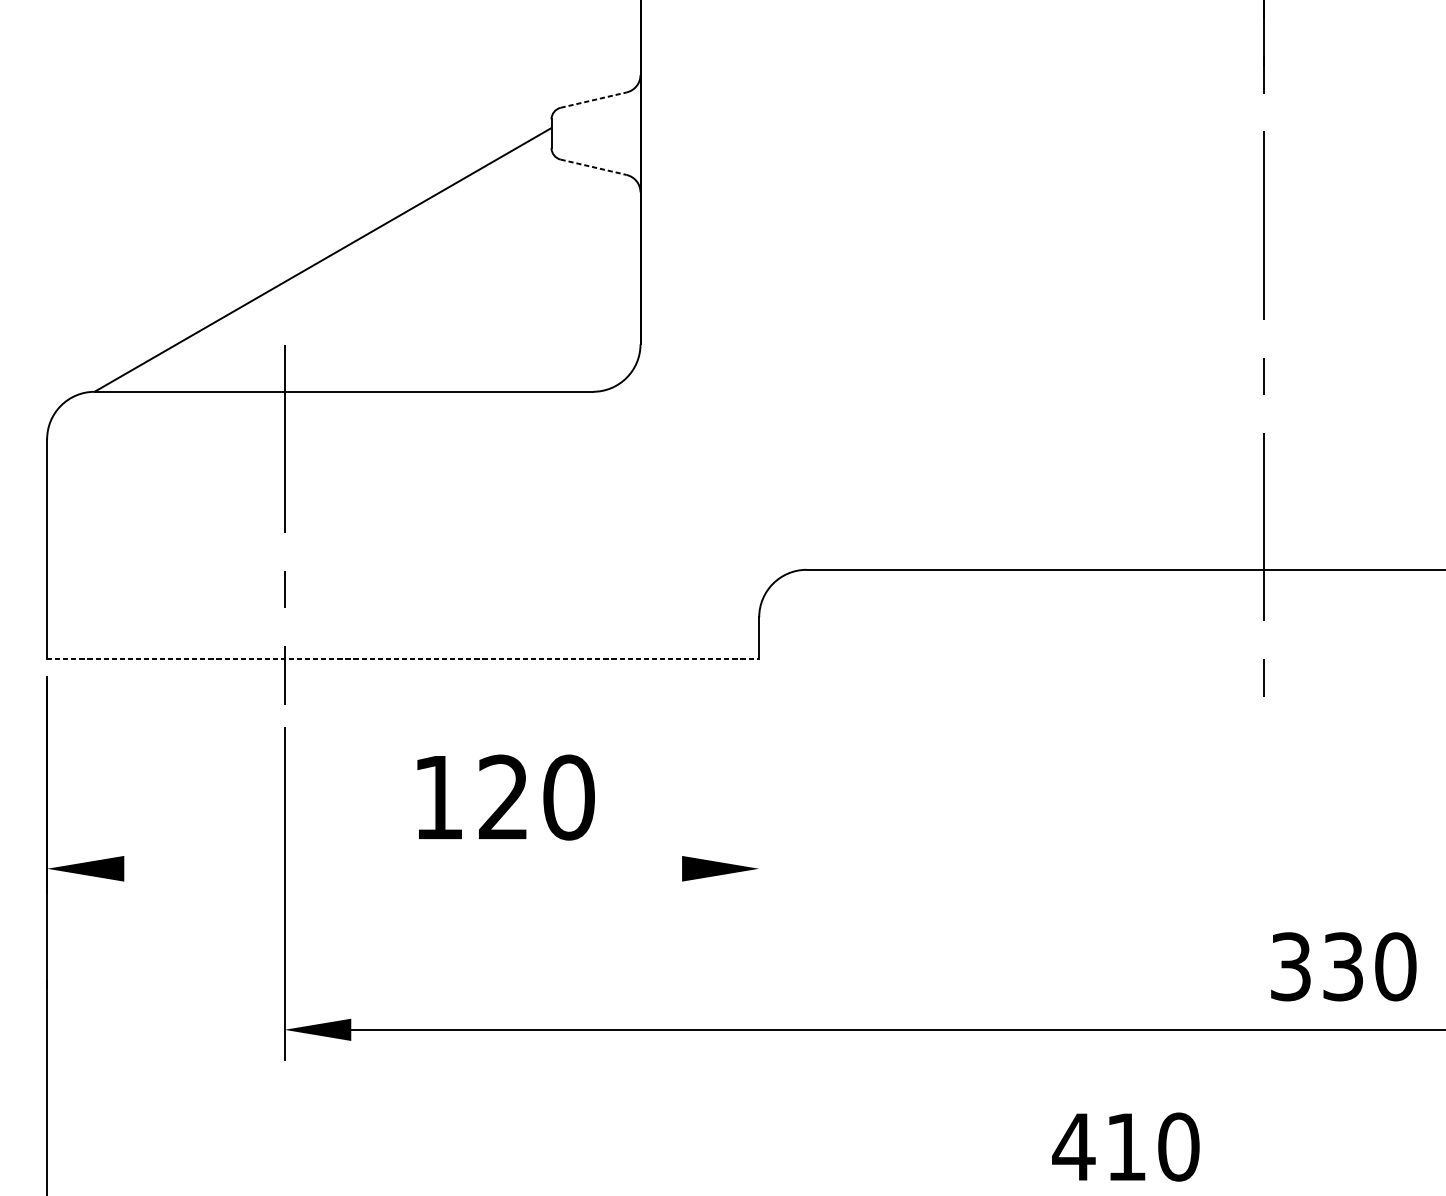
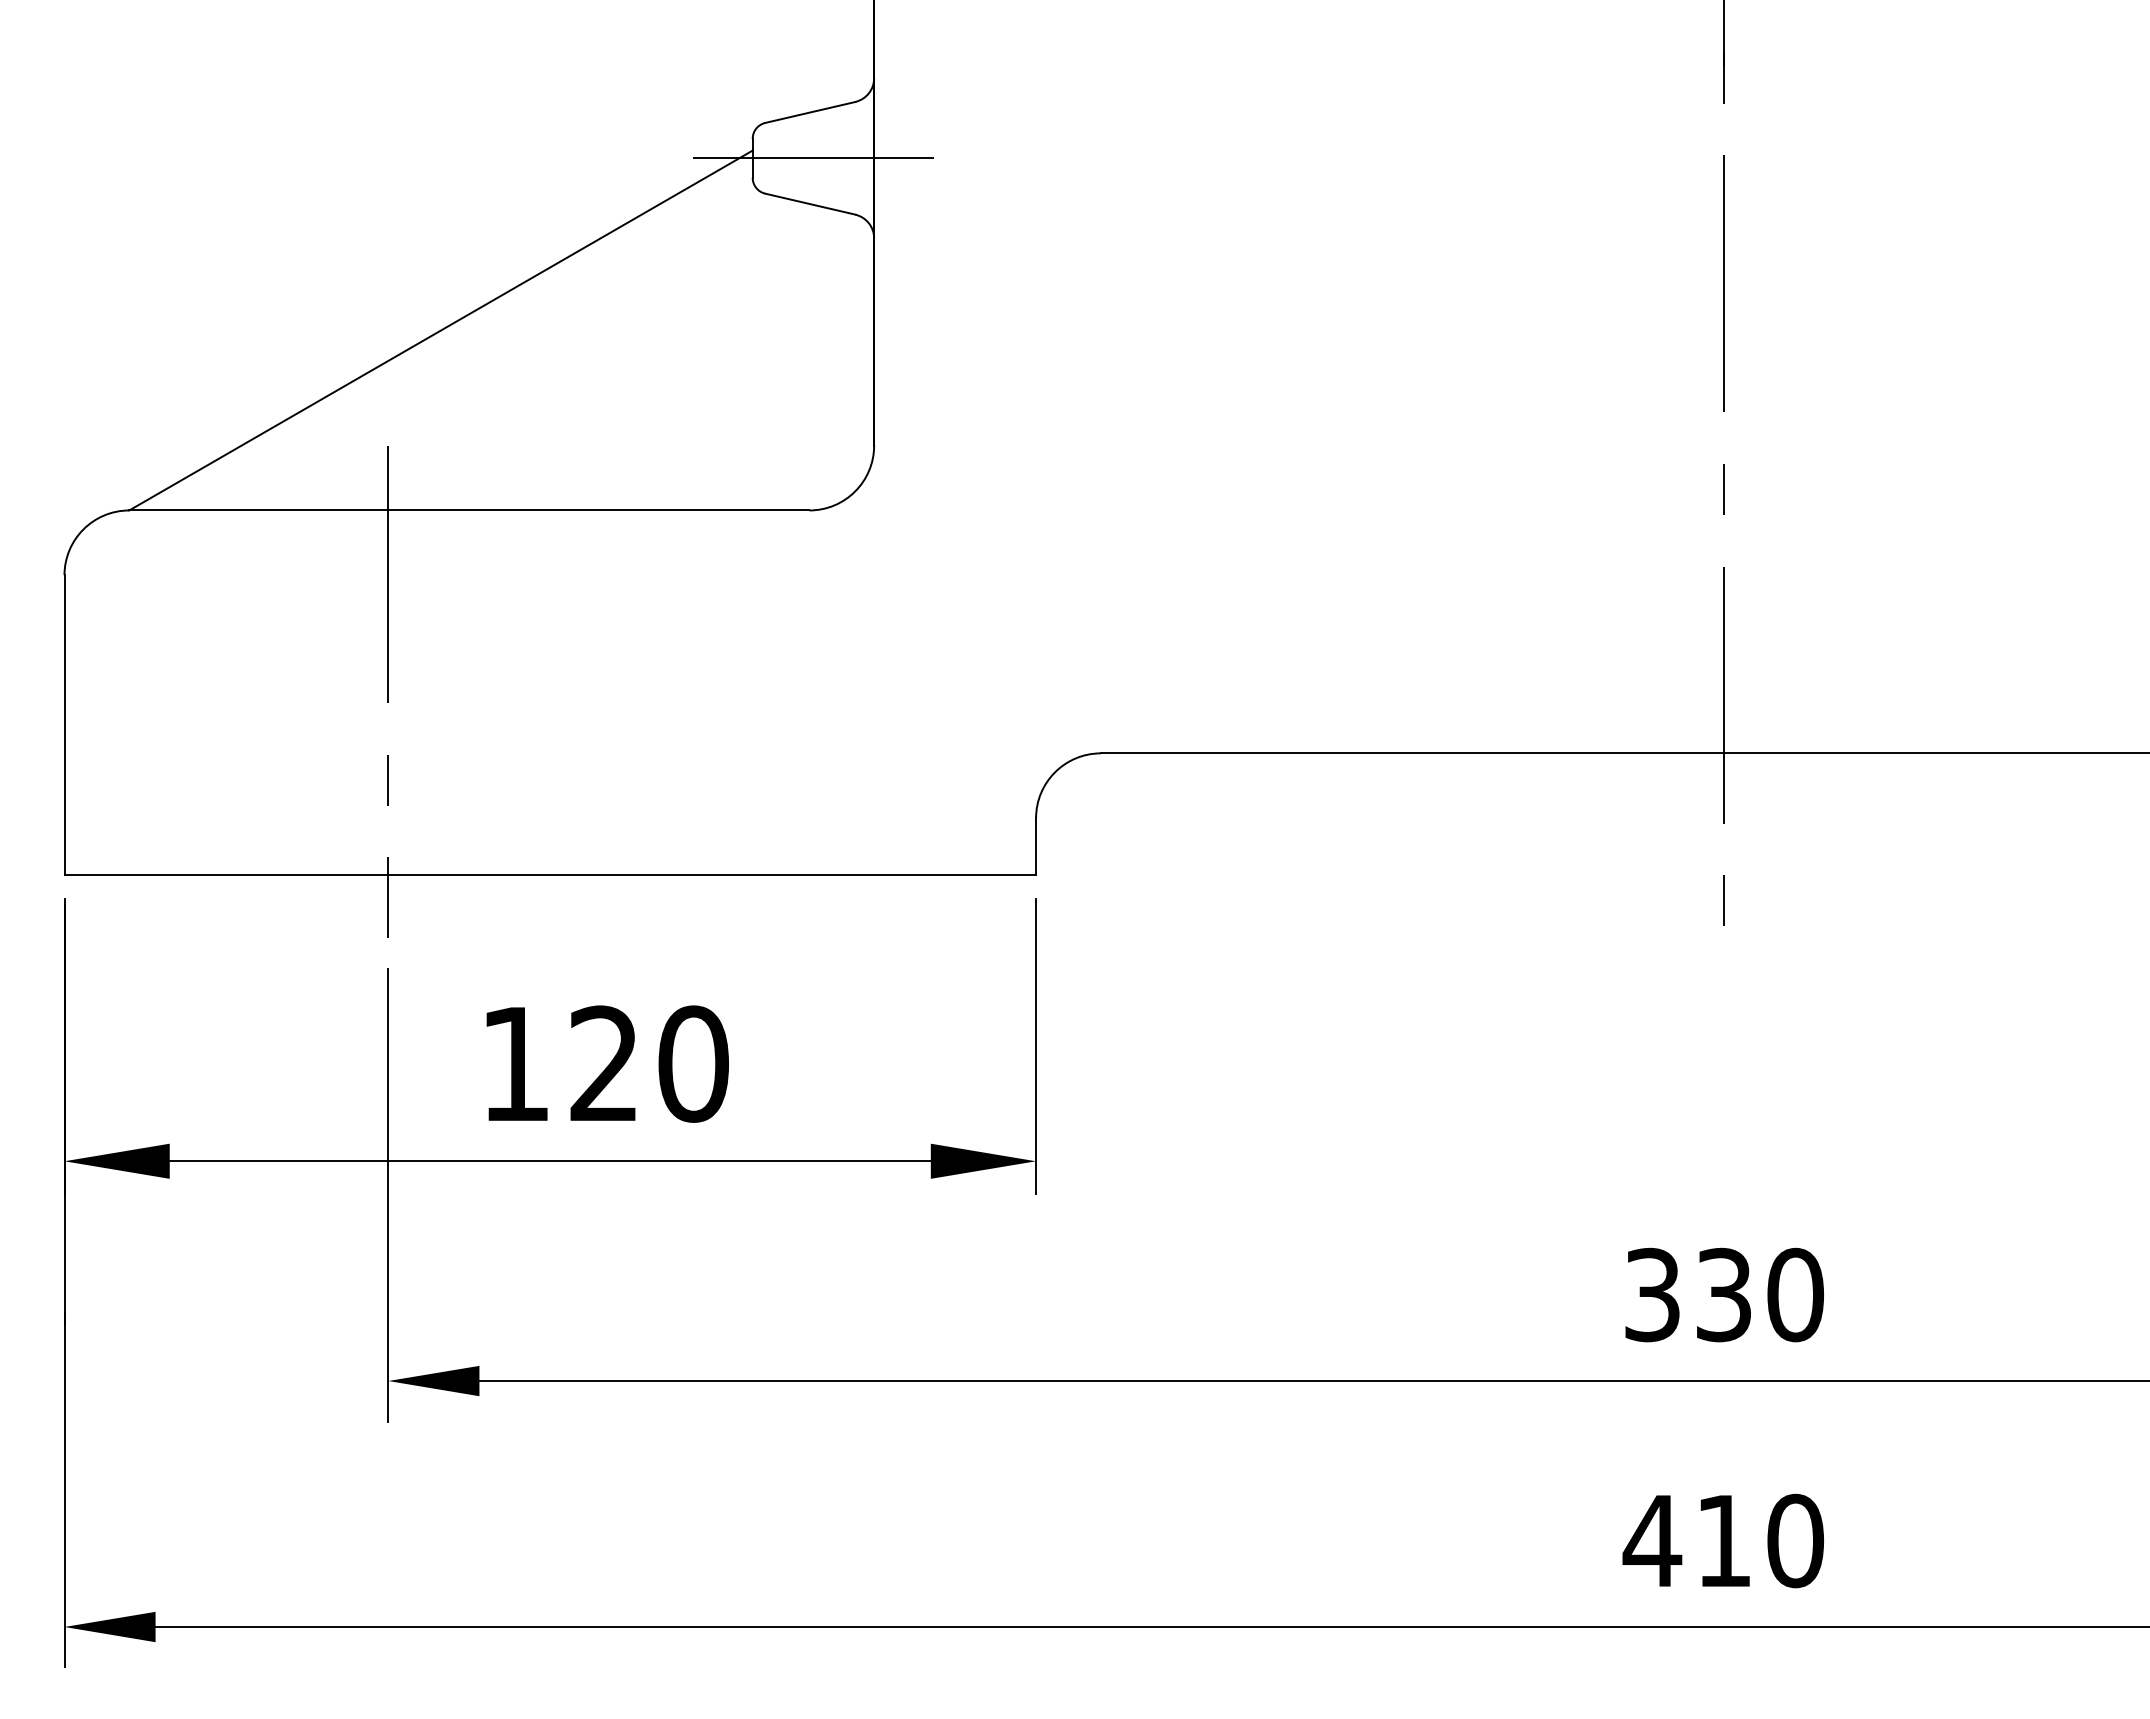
line: (593, 100) -> (810, 112), dashed -> solid
line: (595, 133) -> (812, 158), added
line: (593, 167) -> (810, 204), dashed -> solid
line: (403, 658) -> (550, 874), dashed -> solid
line: (759, 784) -> (1036, 1046), added
text: (505, 797) -> (607, 1063), moved
line: (402, 868) -> (549, 1161), added
text: (1343, 966) -> (1724, 1294), moved
text: (1125, 1146) -> (1722, 1540), moved

